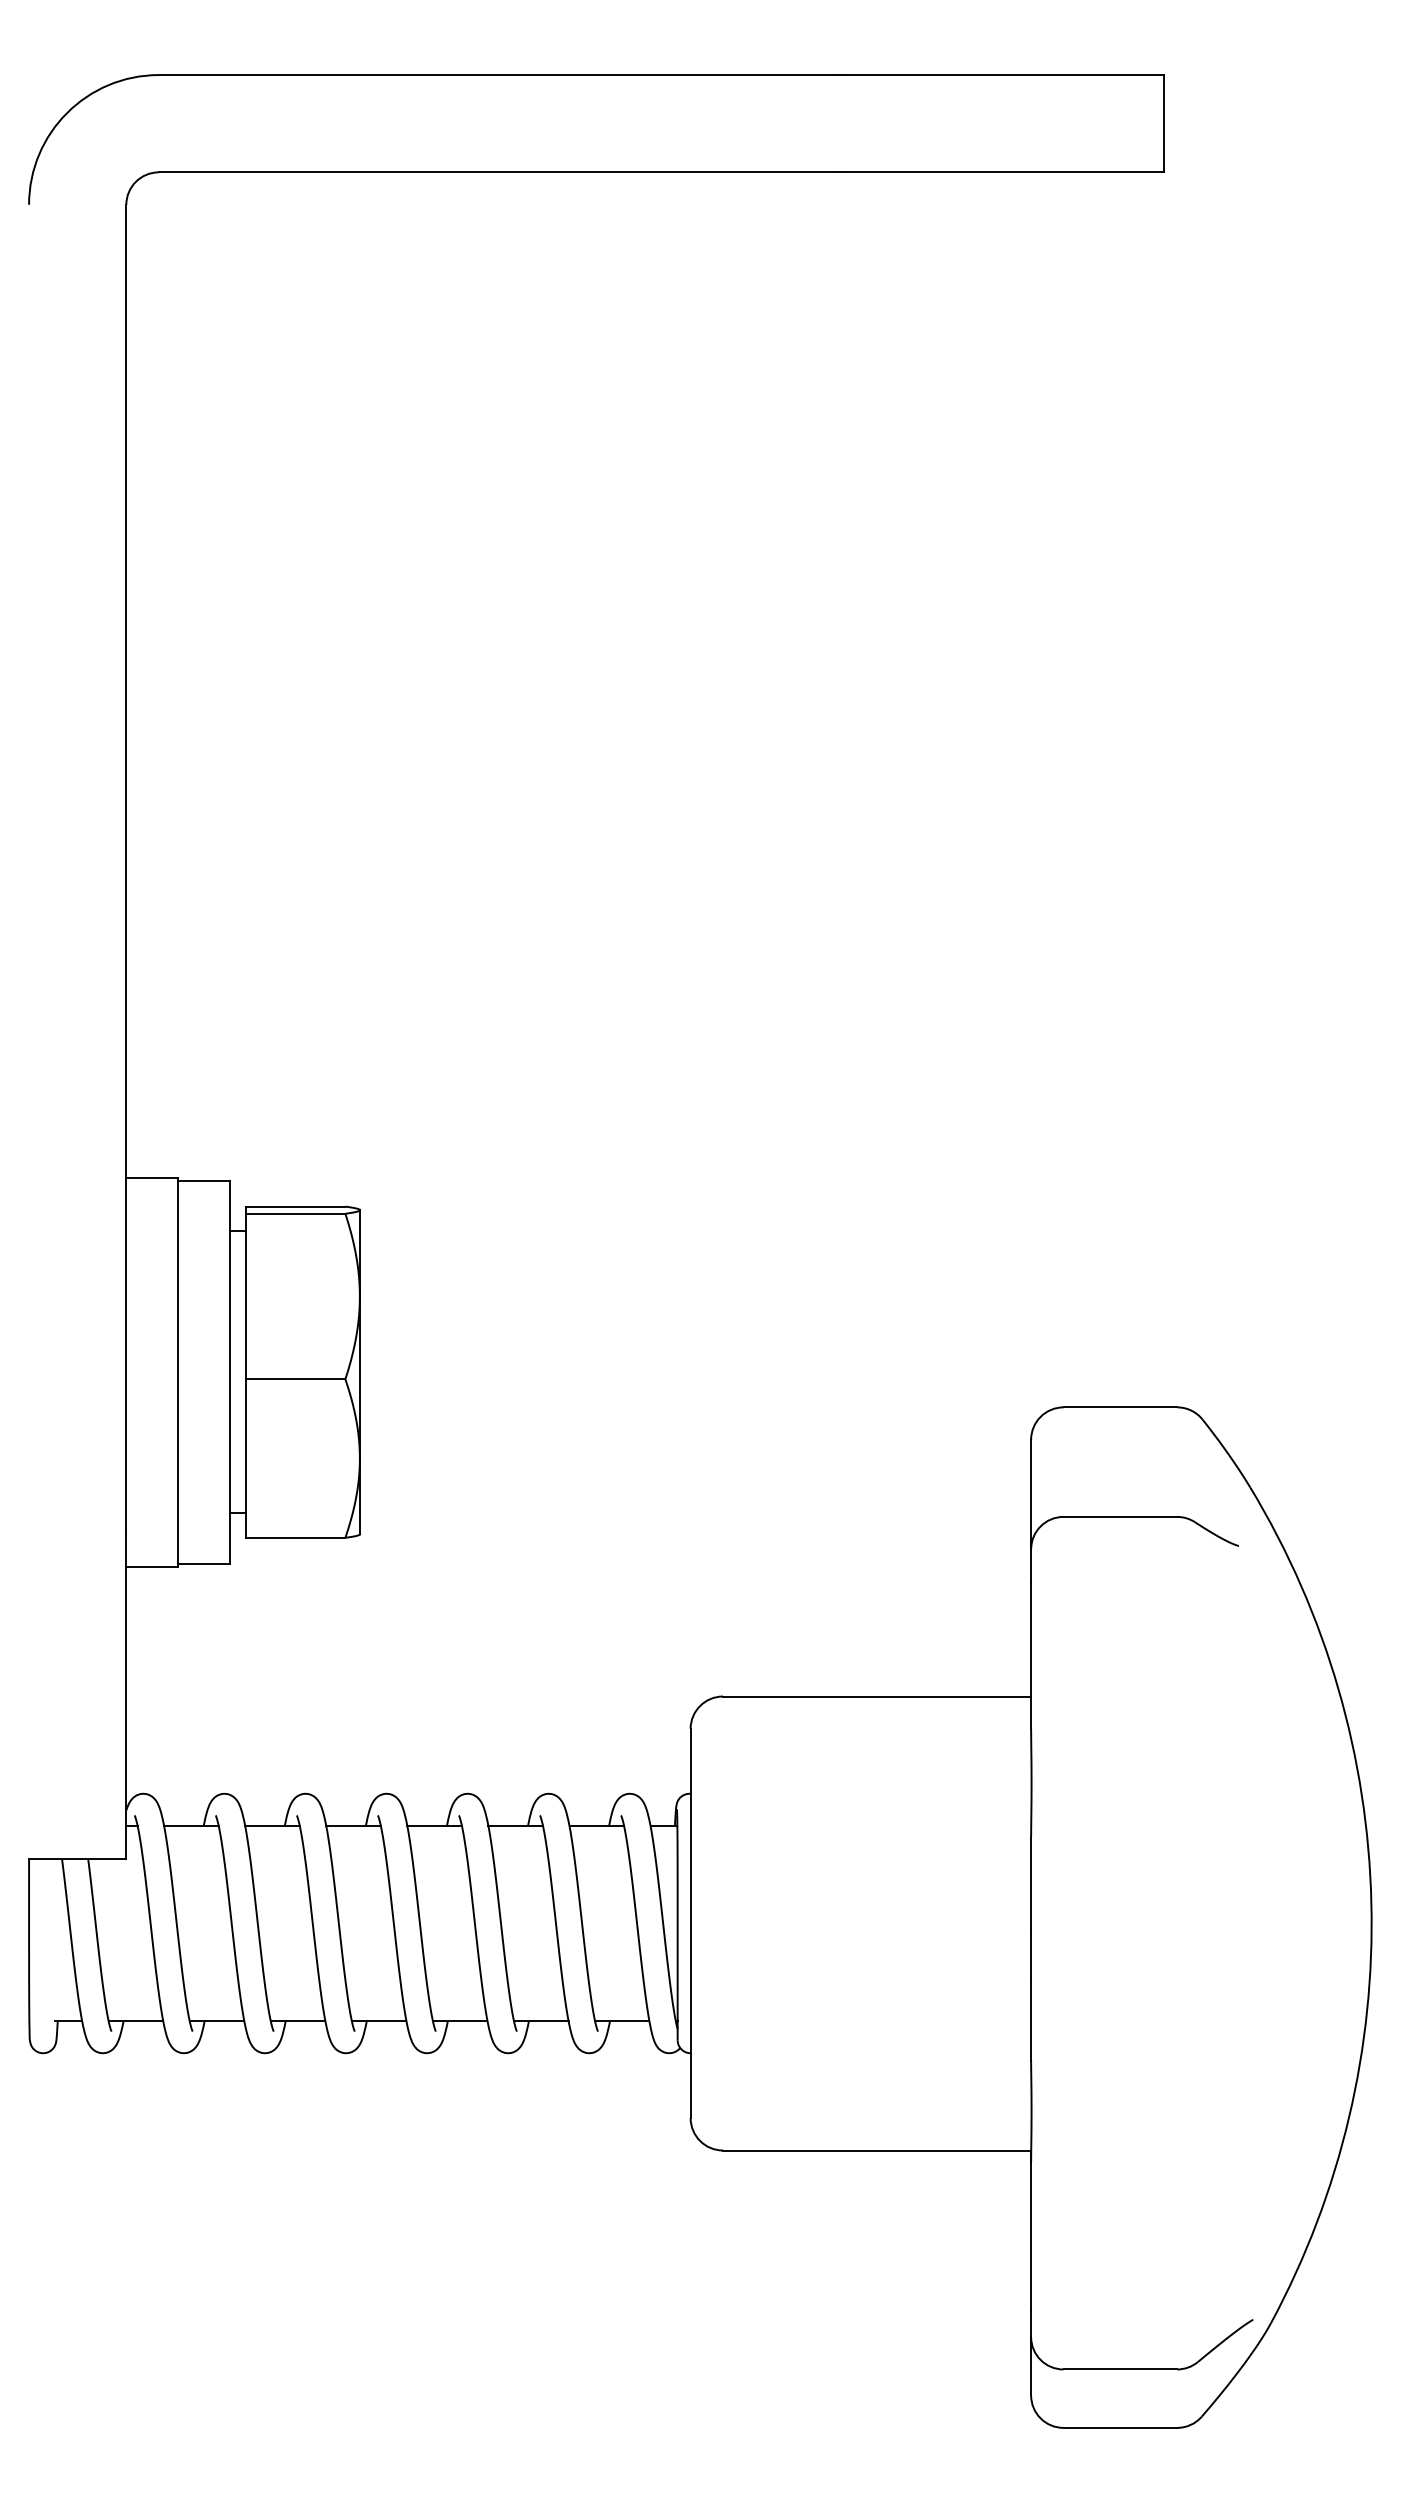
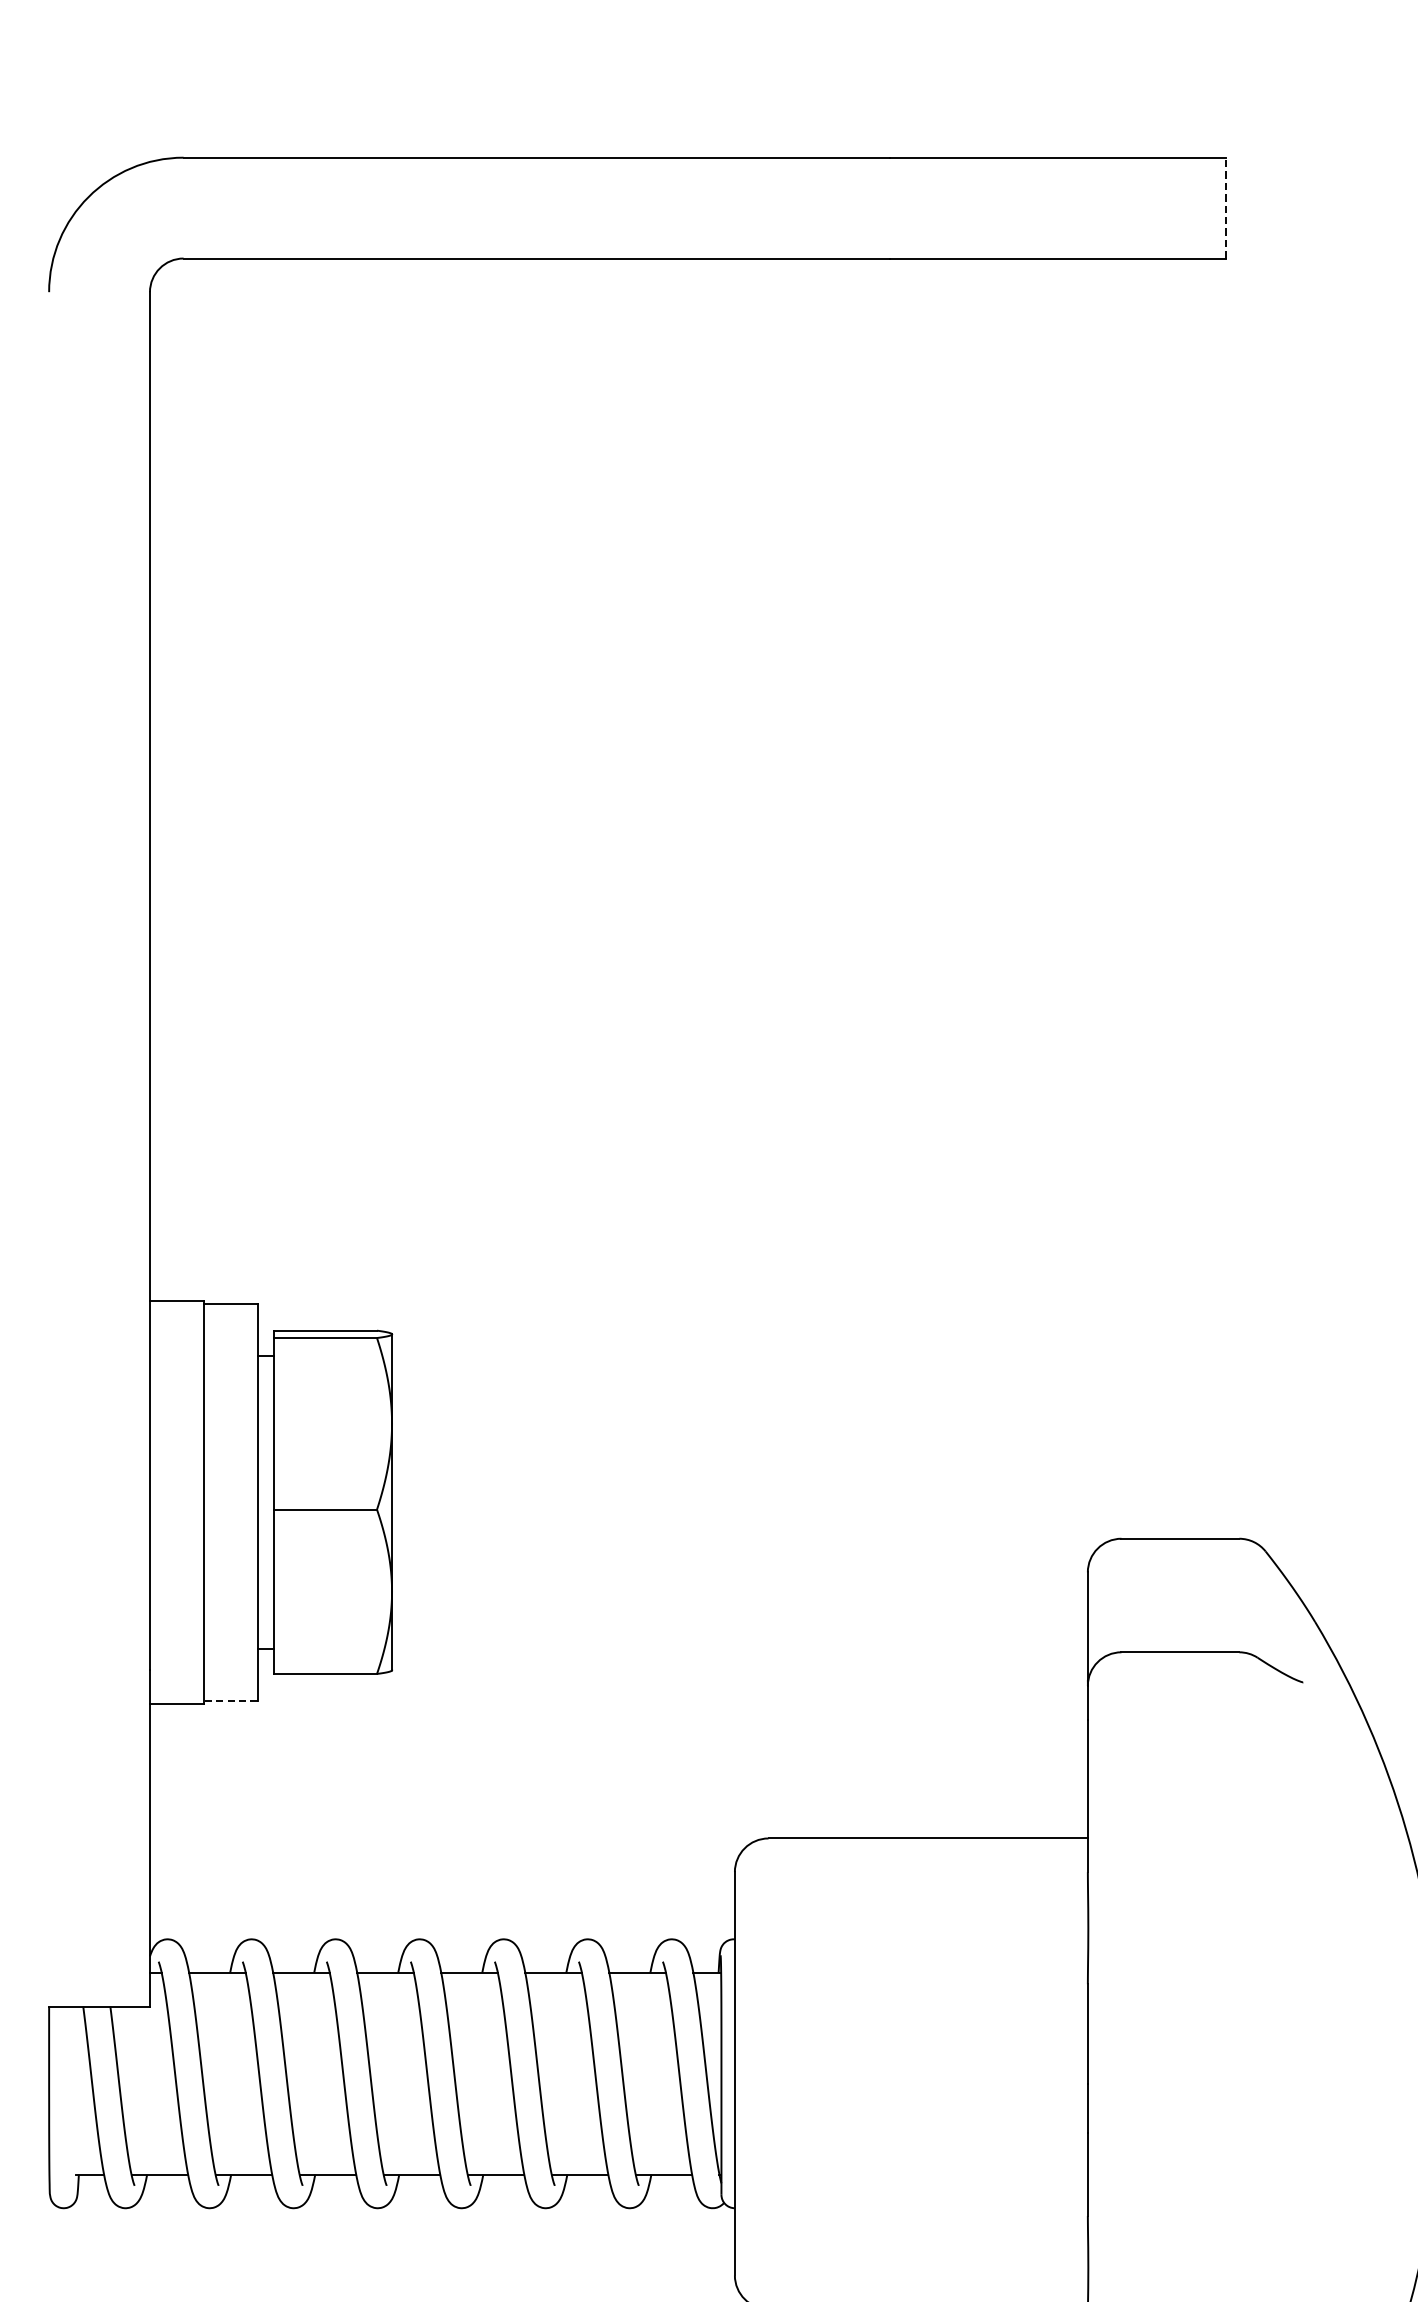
line: (1164, 123) -> (1226, 207), solid -> dashed
line: (204, 1563) -> (230, 1700), solid -> dashed

